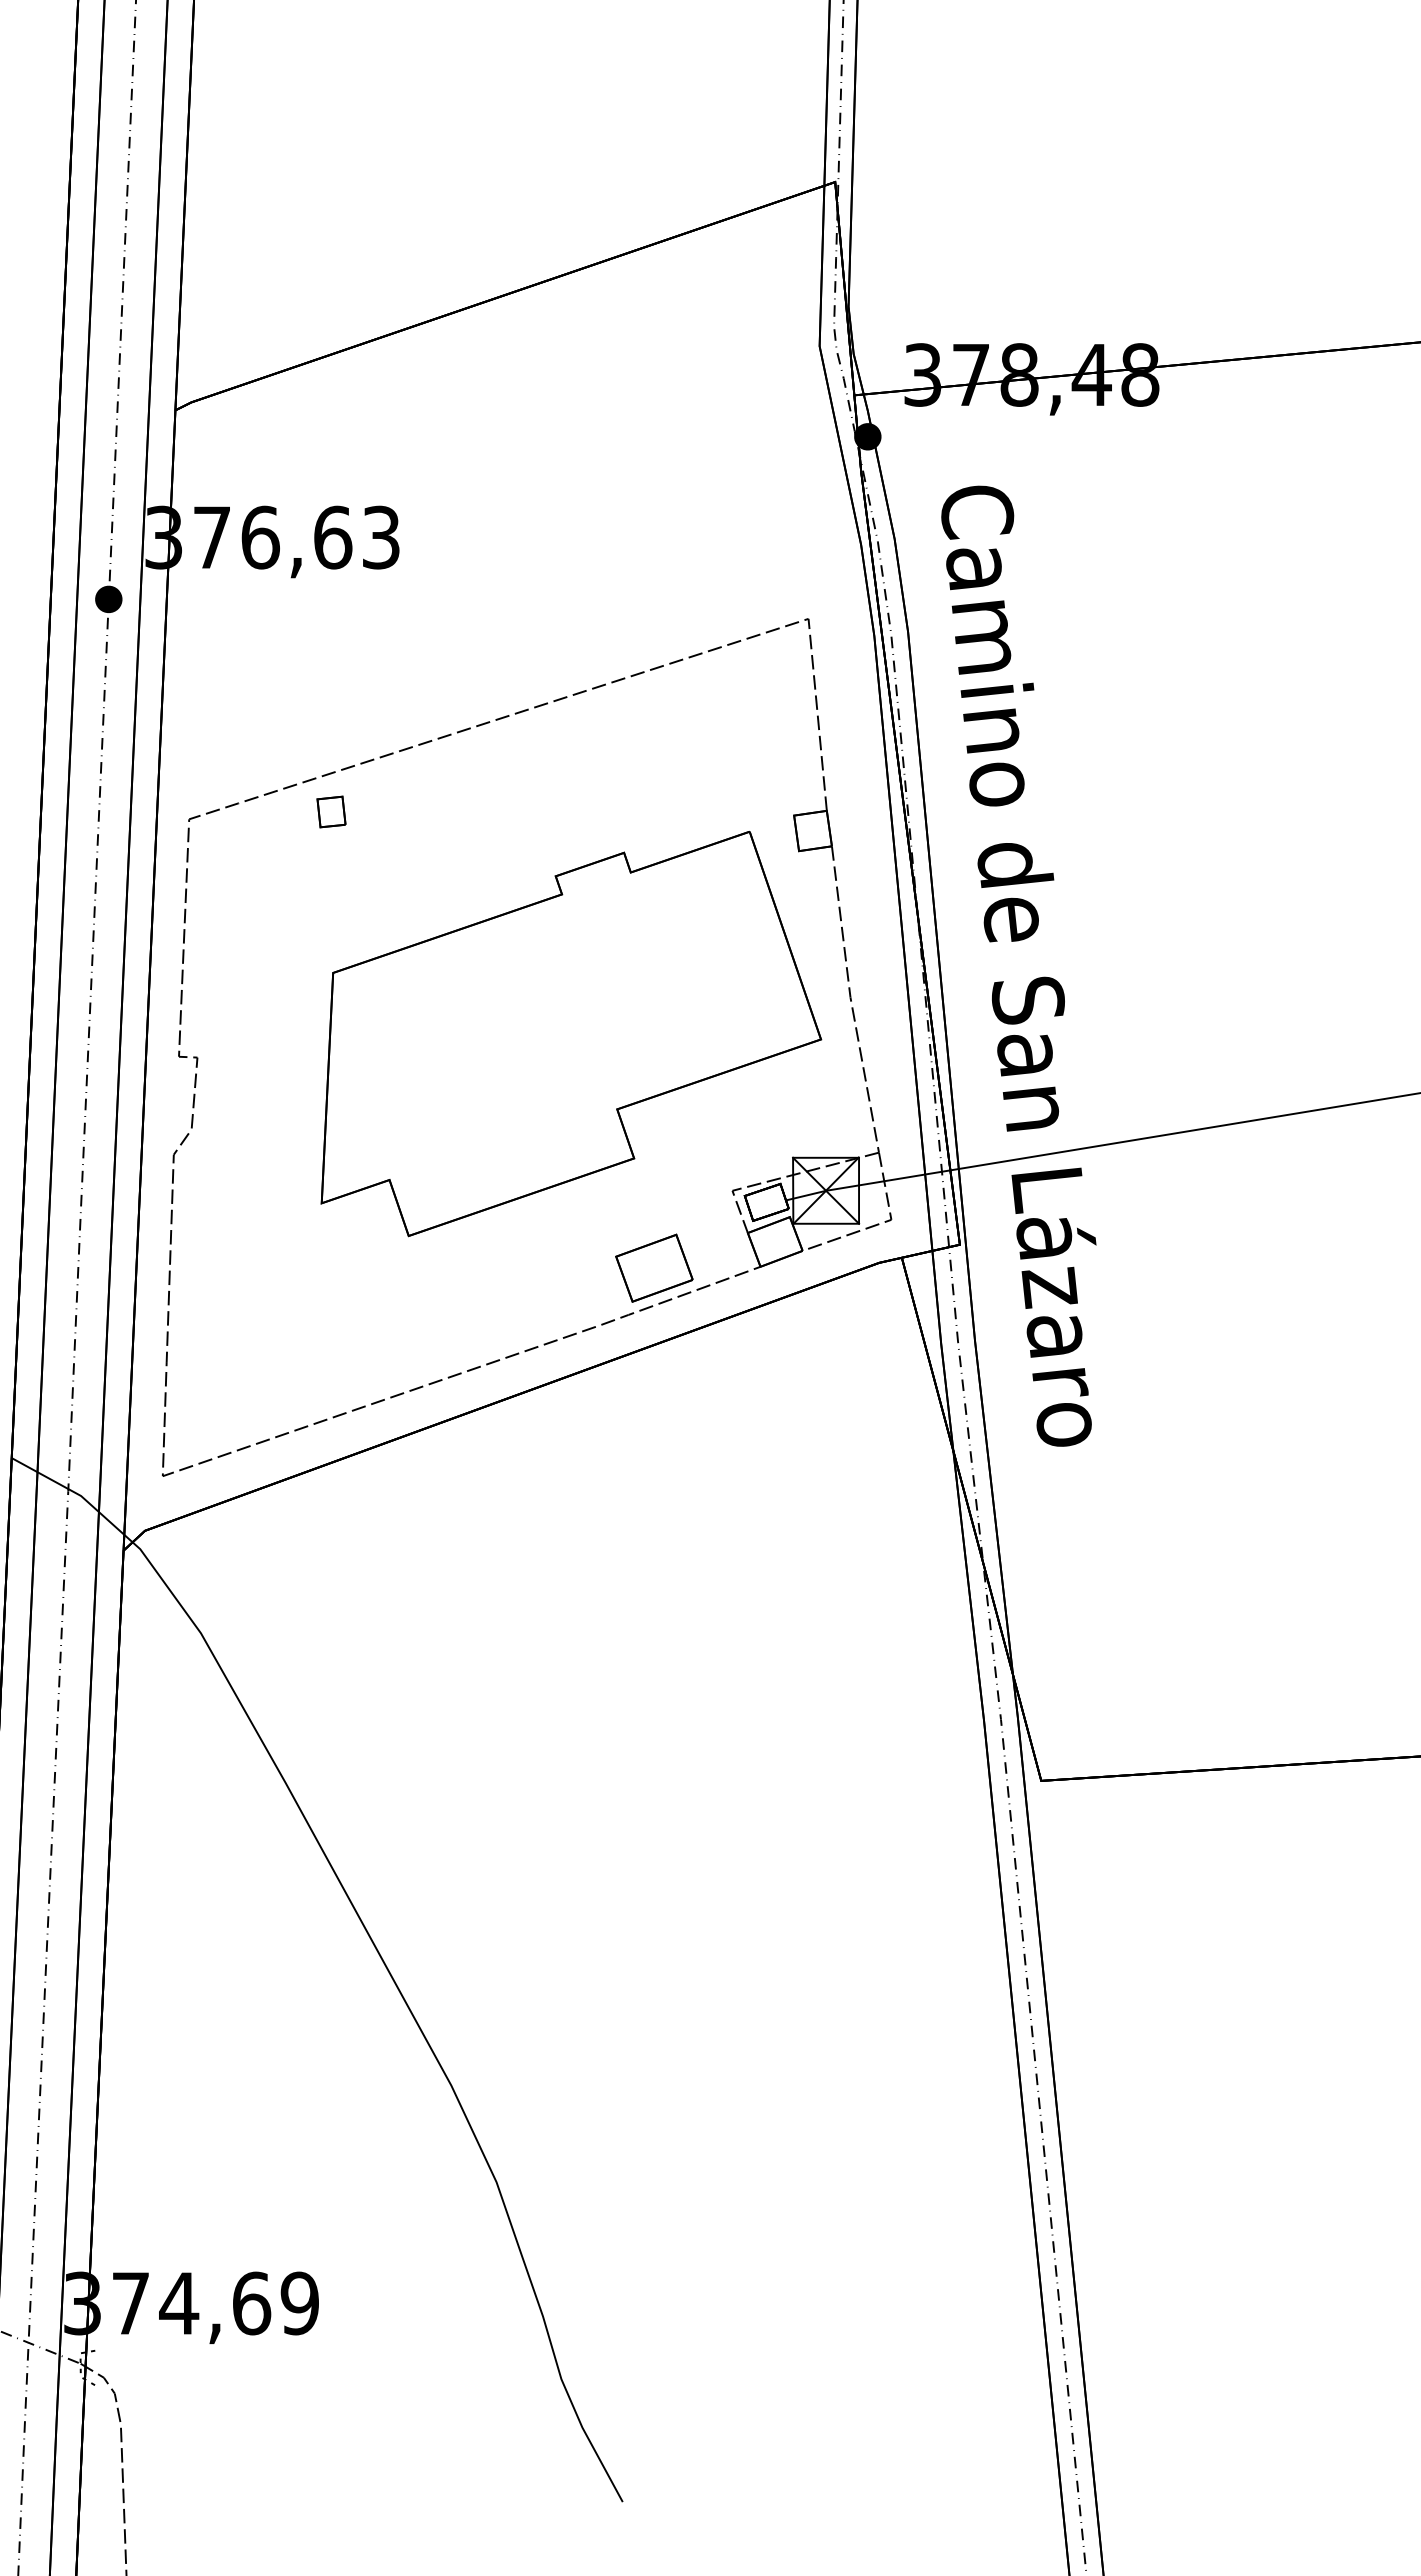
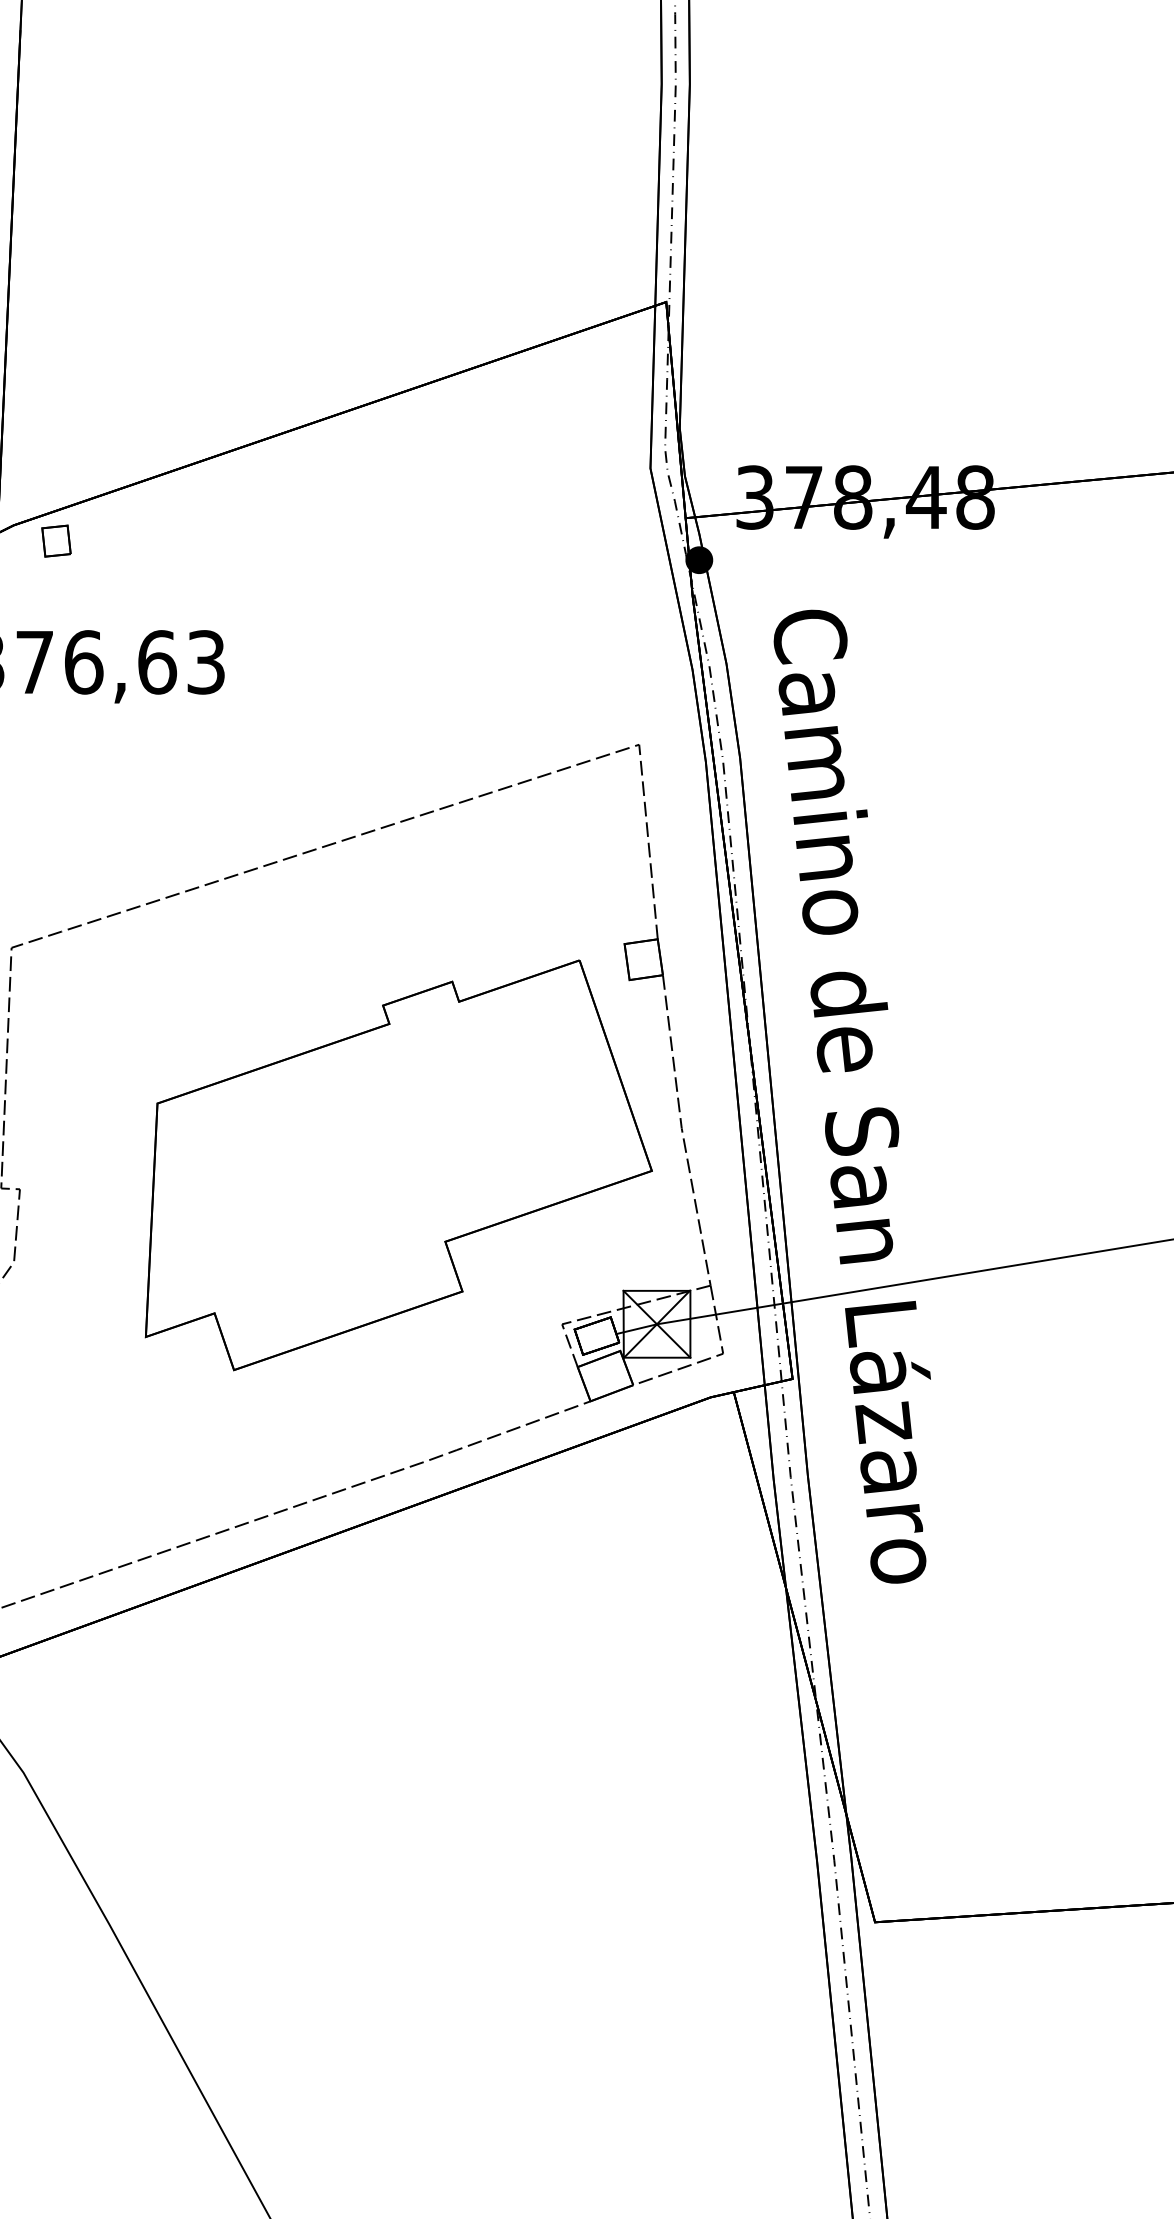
part: (331, 811) -> (56, 540), moved
part: (654, 1267) -> (483, 1402), removed

